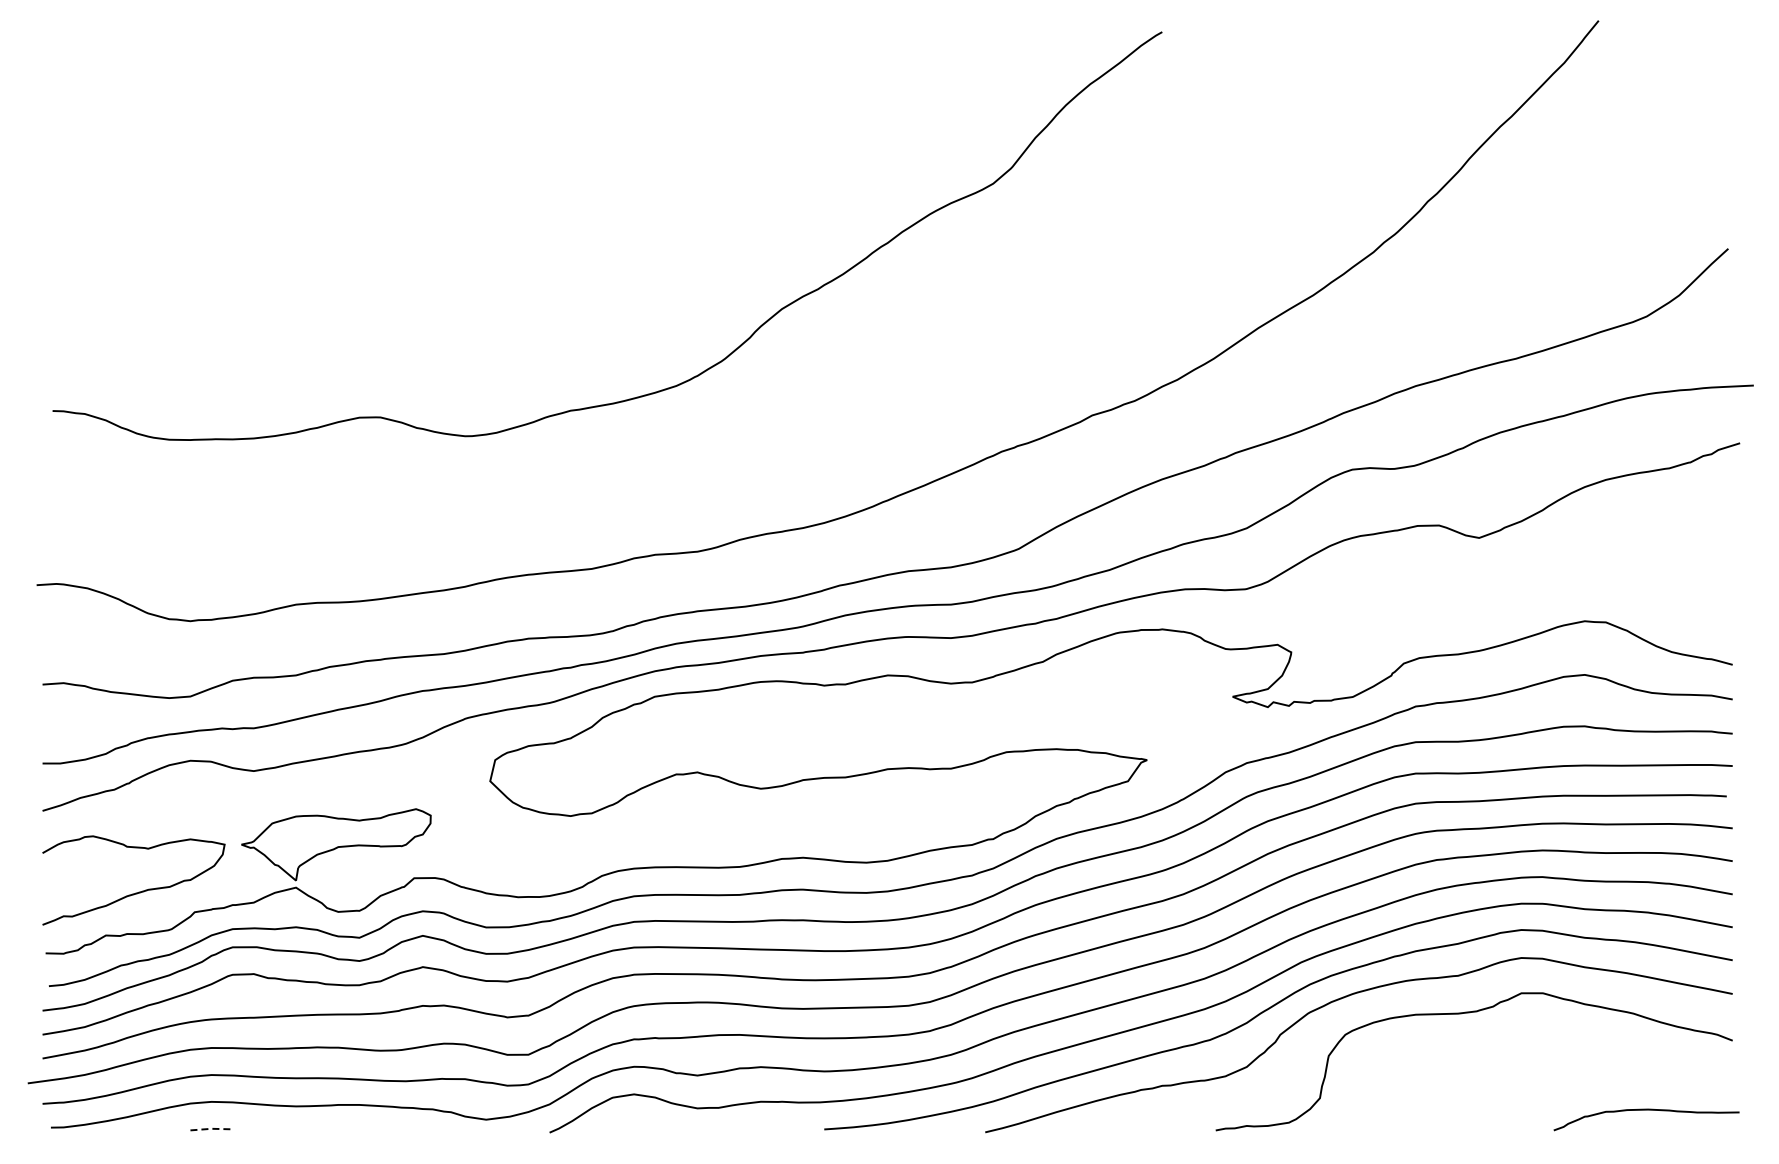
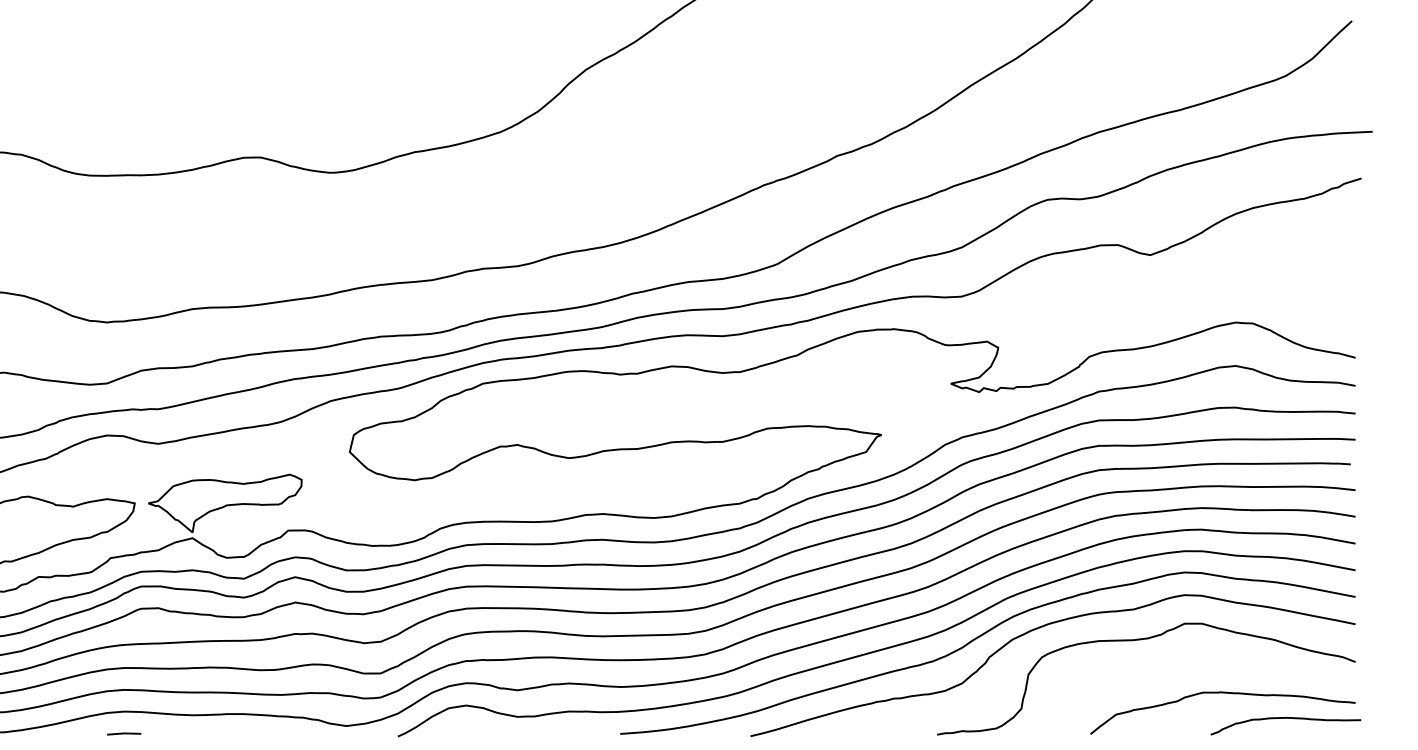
curve: (1568, 1079) -> (1222, 693), added
line: (211, 1128) -> (124, 733), dashed -> solid

